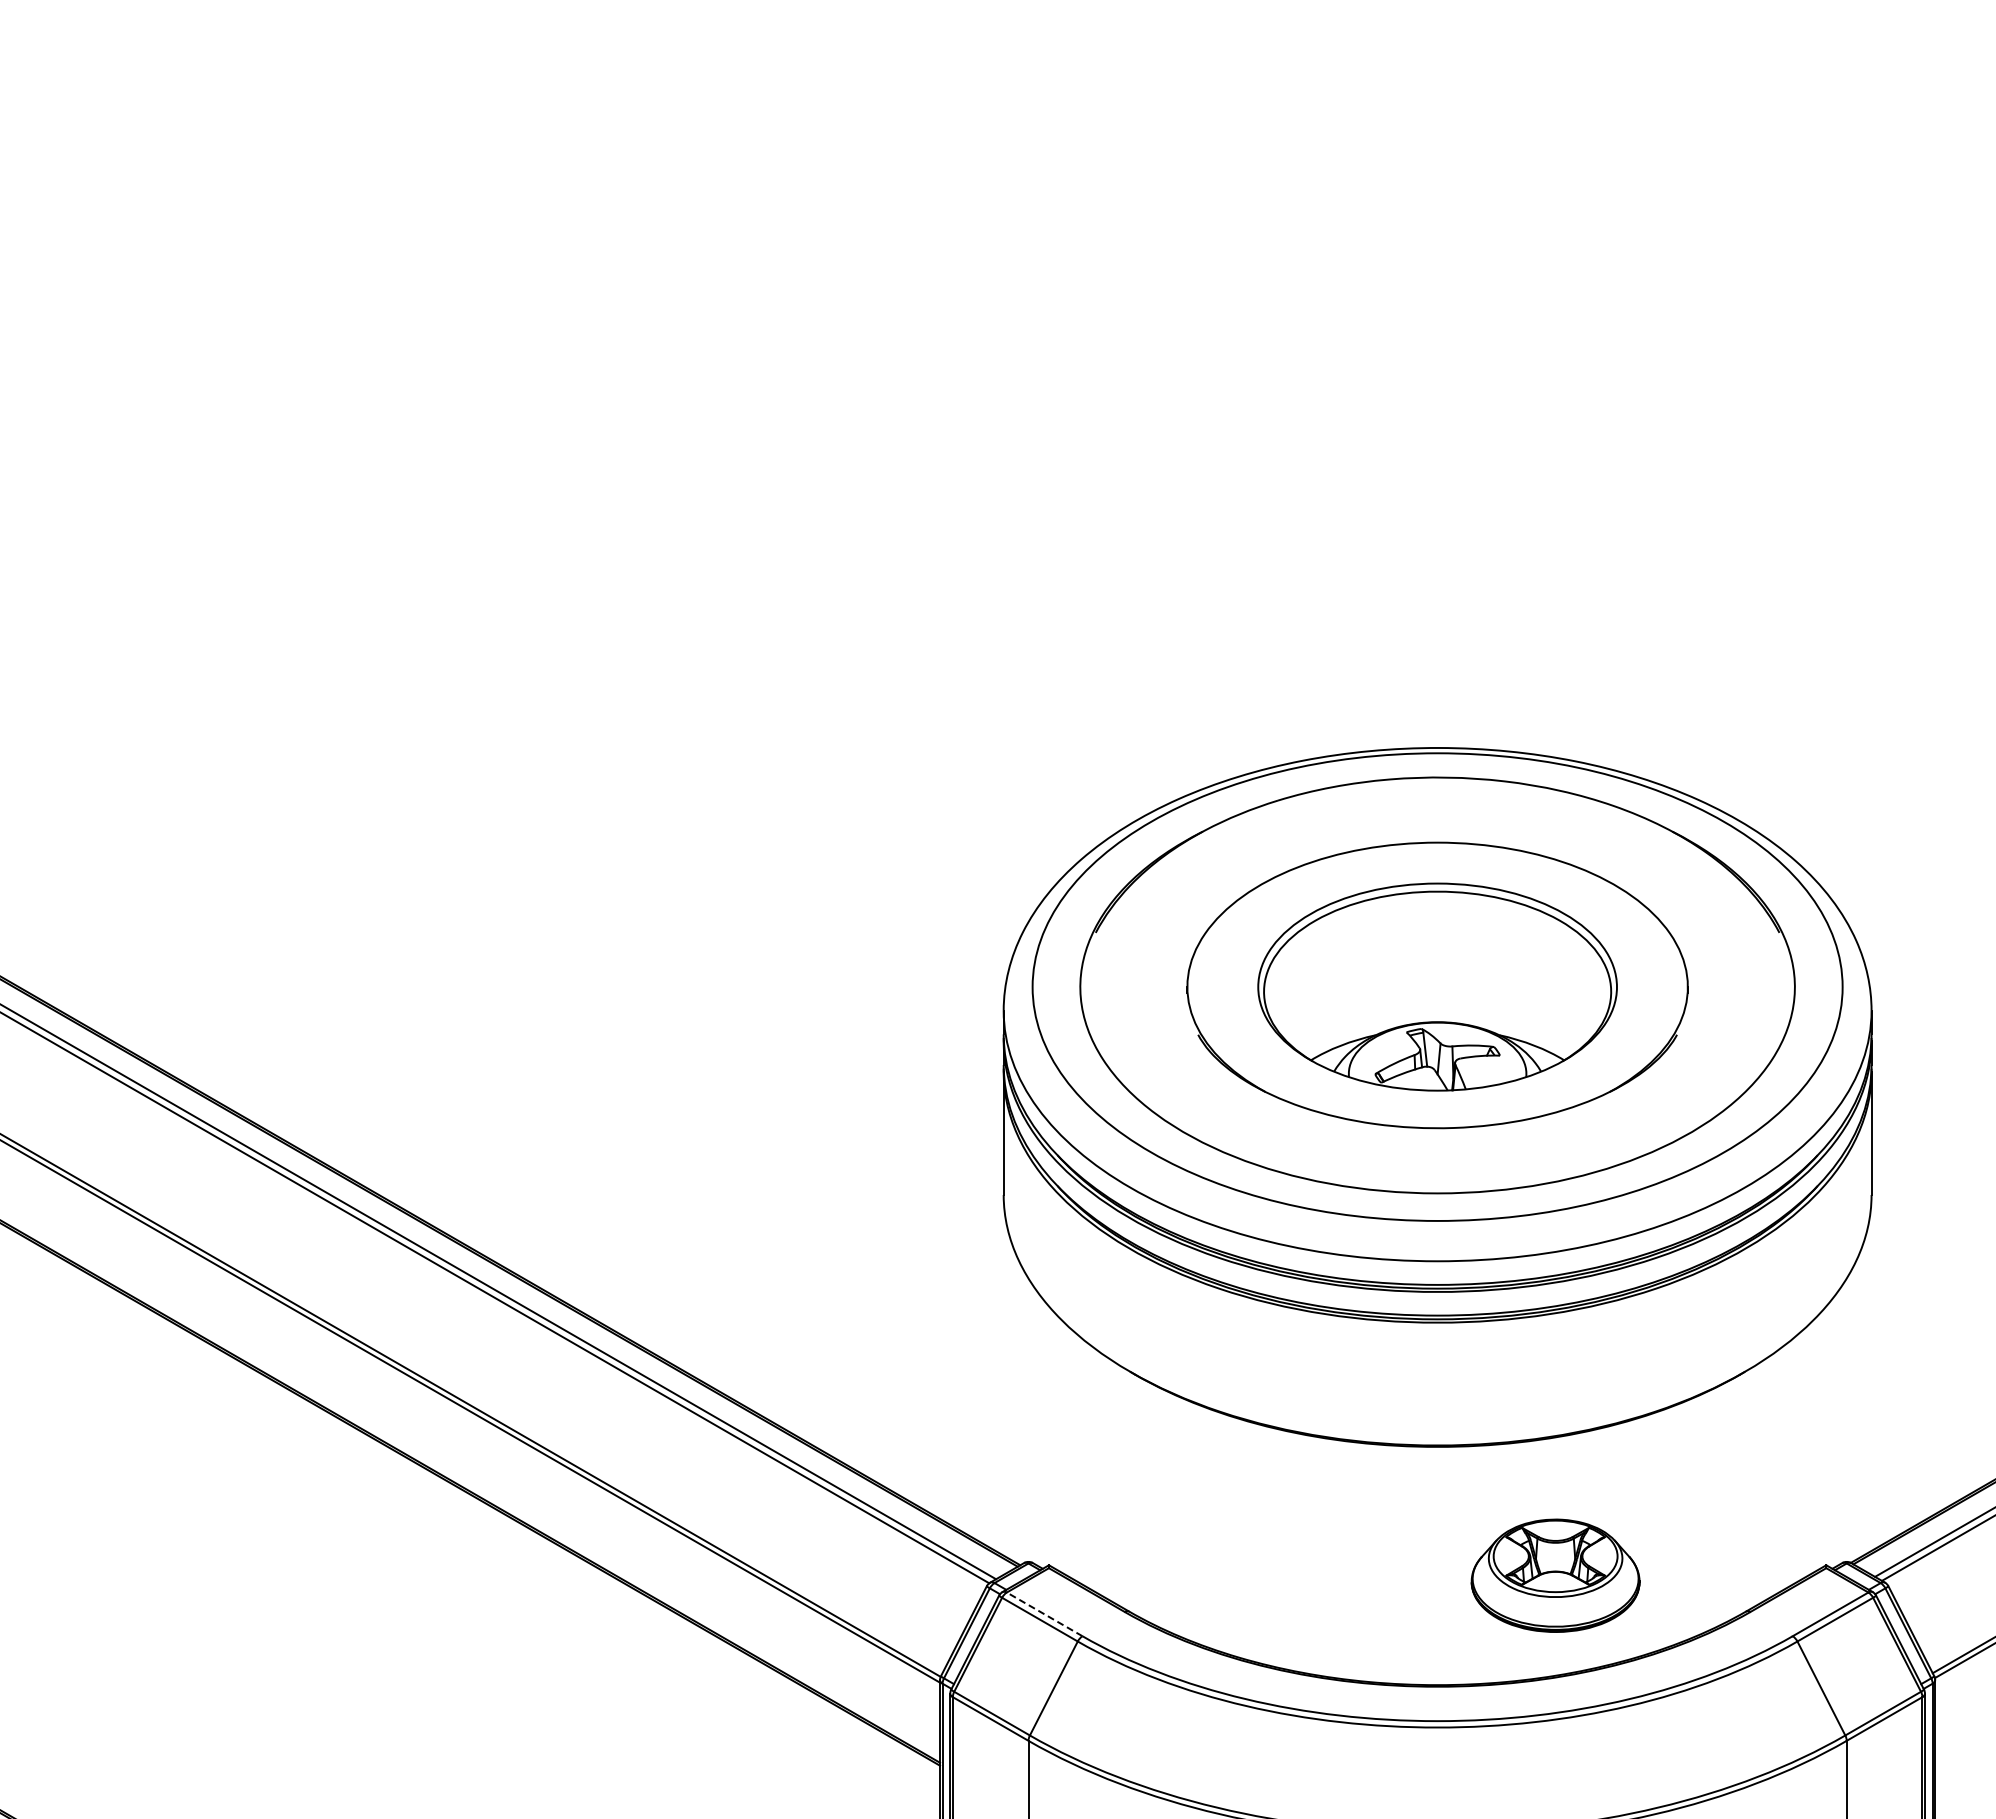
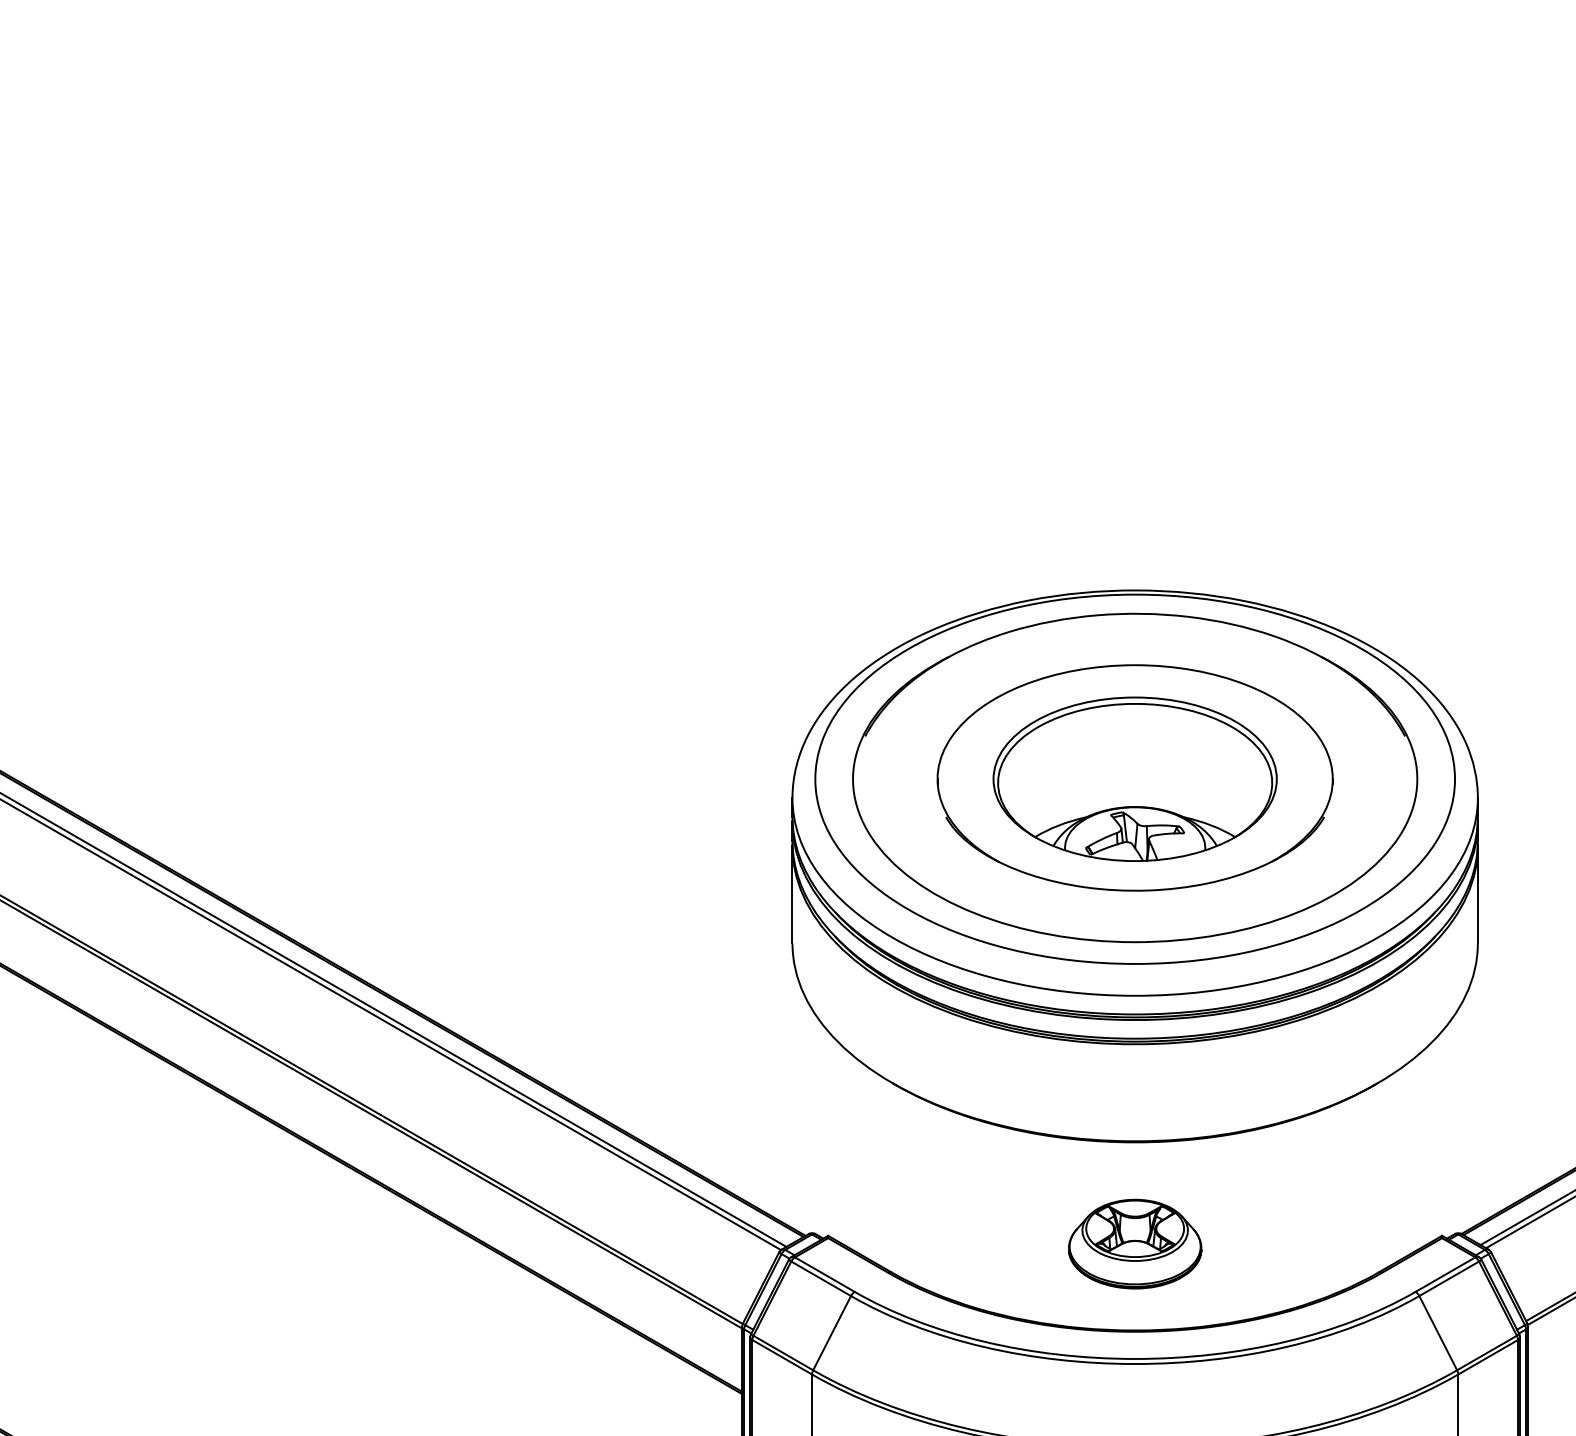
part: (1555, 1575) -> (1135, 1243), moved
line: (1044, 1614) -> (824, 1274), dashed -> solid

